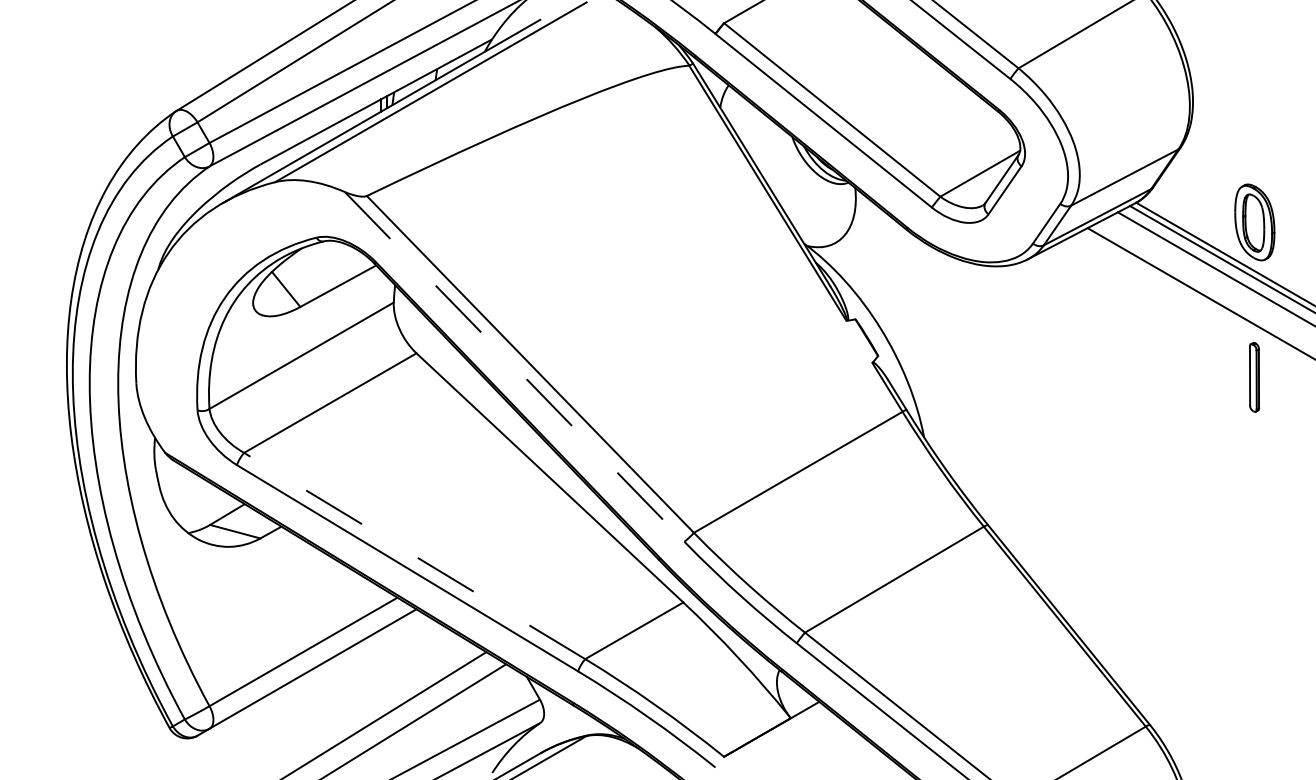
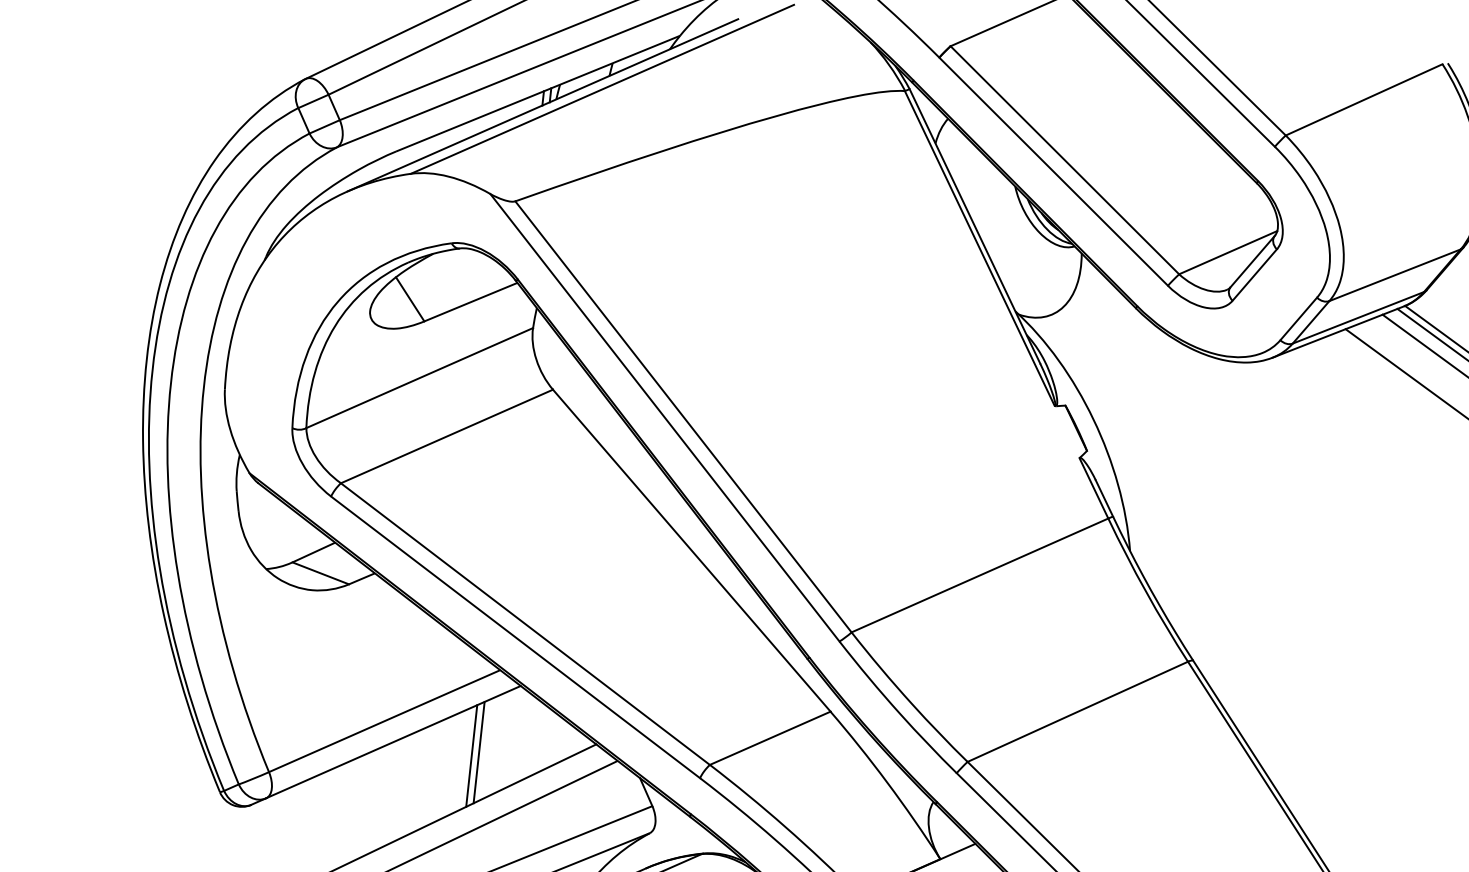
line: (514, 366) -> (664, 417), dashed -> solid
line: (414, 555) -> (525, 623), dashed -> solid
line: (387, 669) -> (479, 752), added
line: (381, 673) -> (472, 755), added

